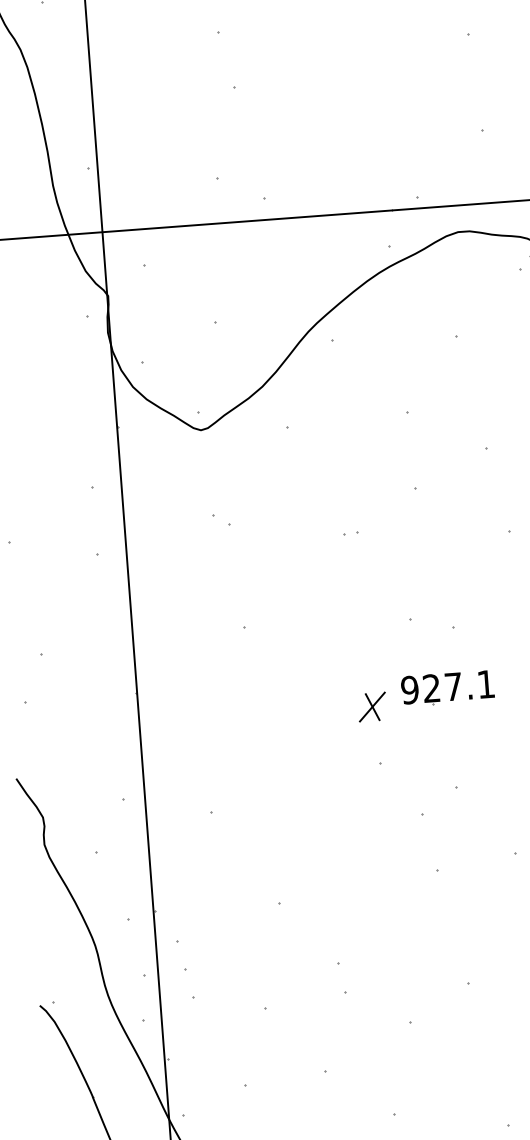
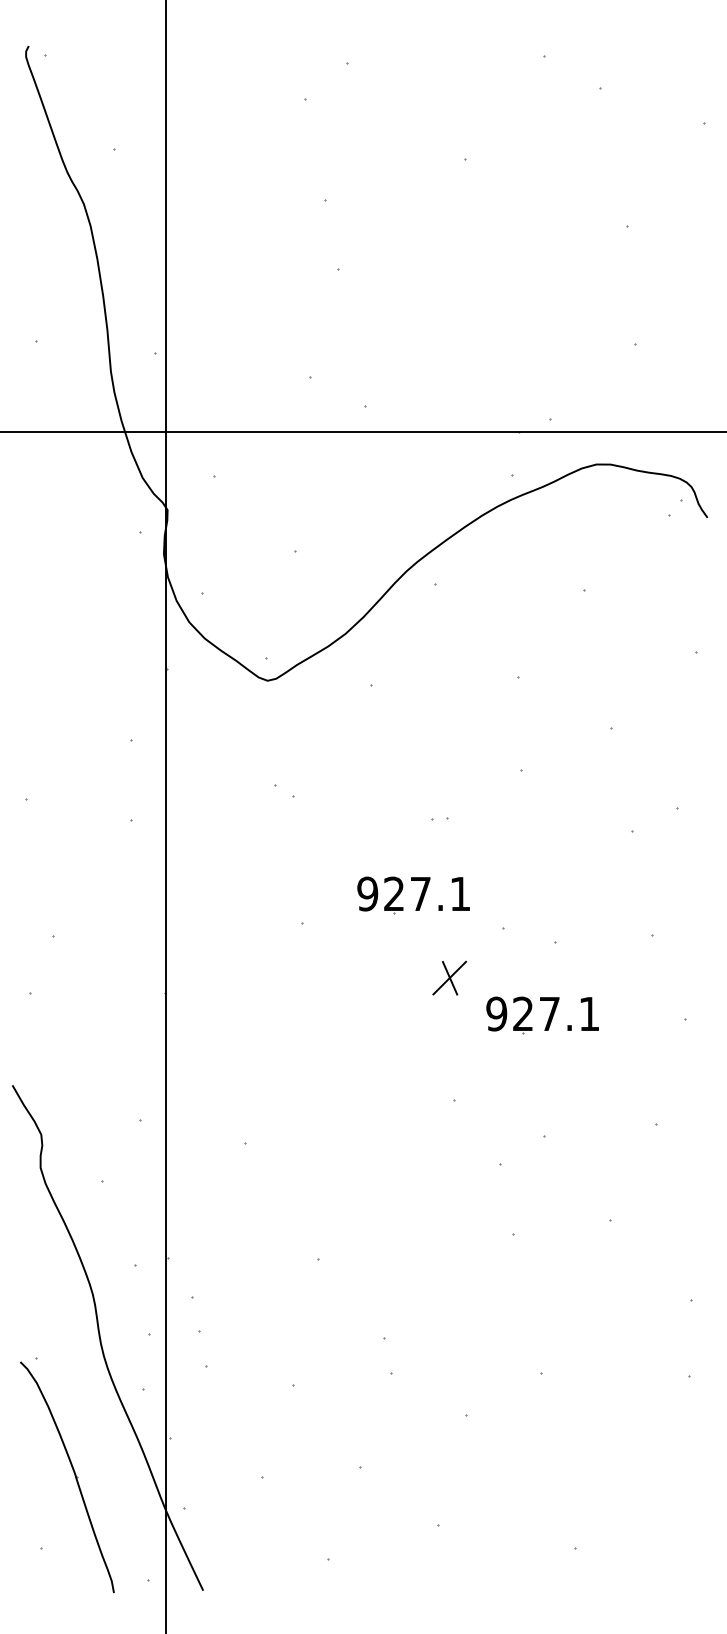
part: (339, 599) -> (419, 898), added
part: (372, 706) -> (449, 977), moved

